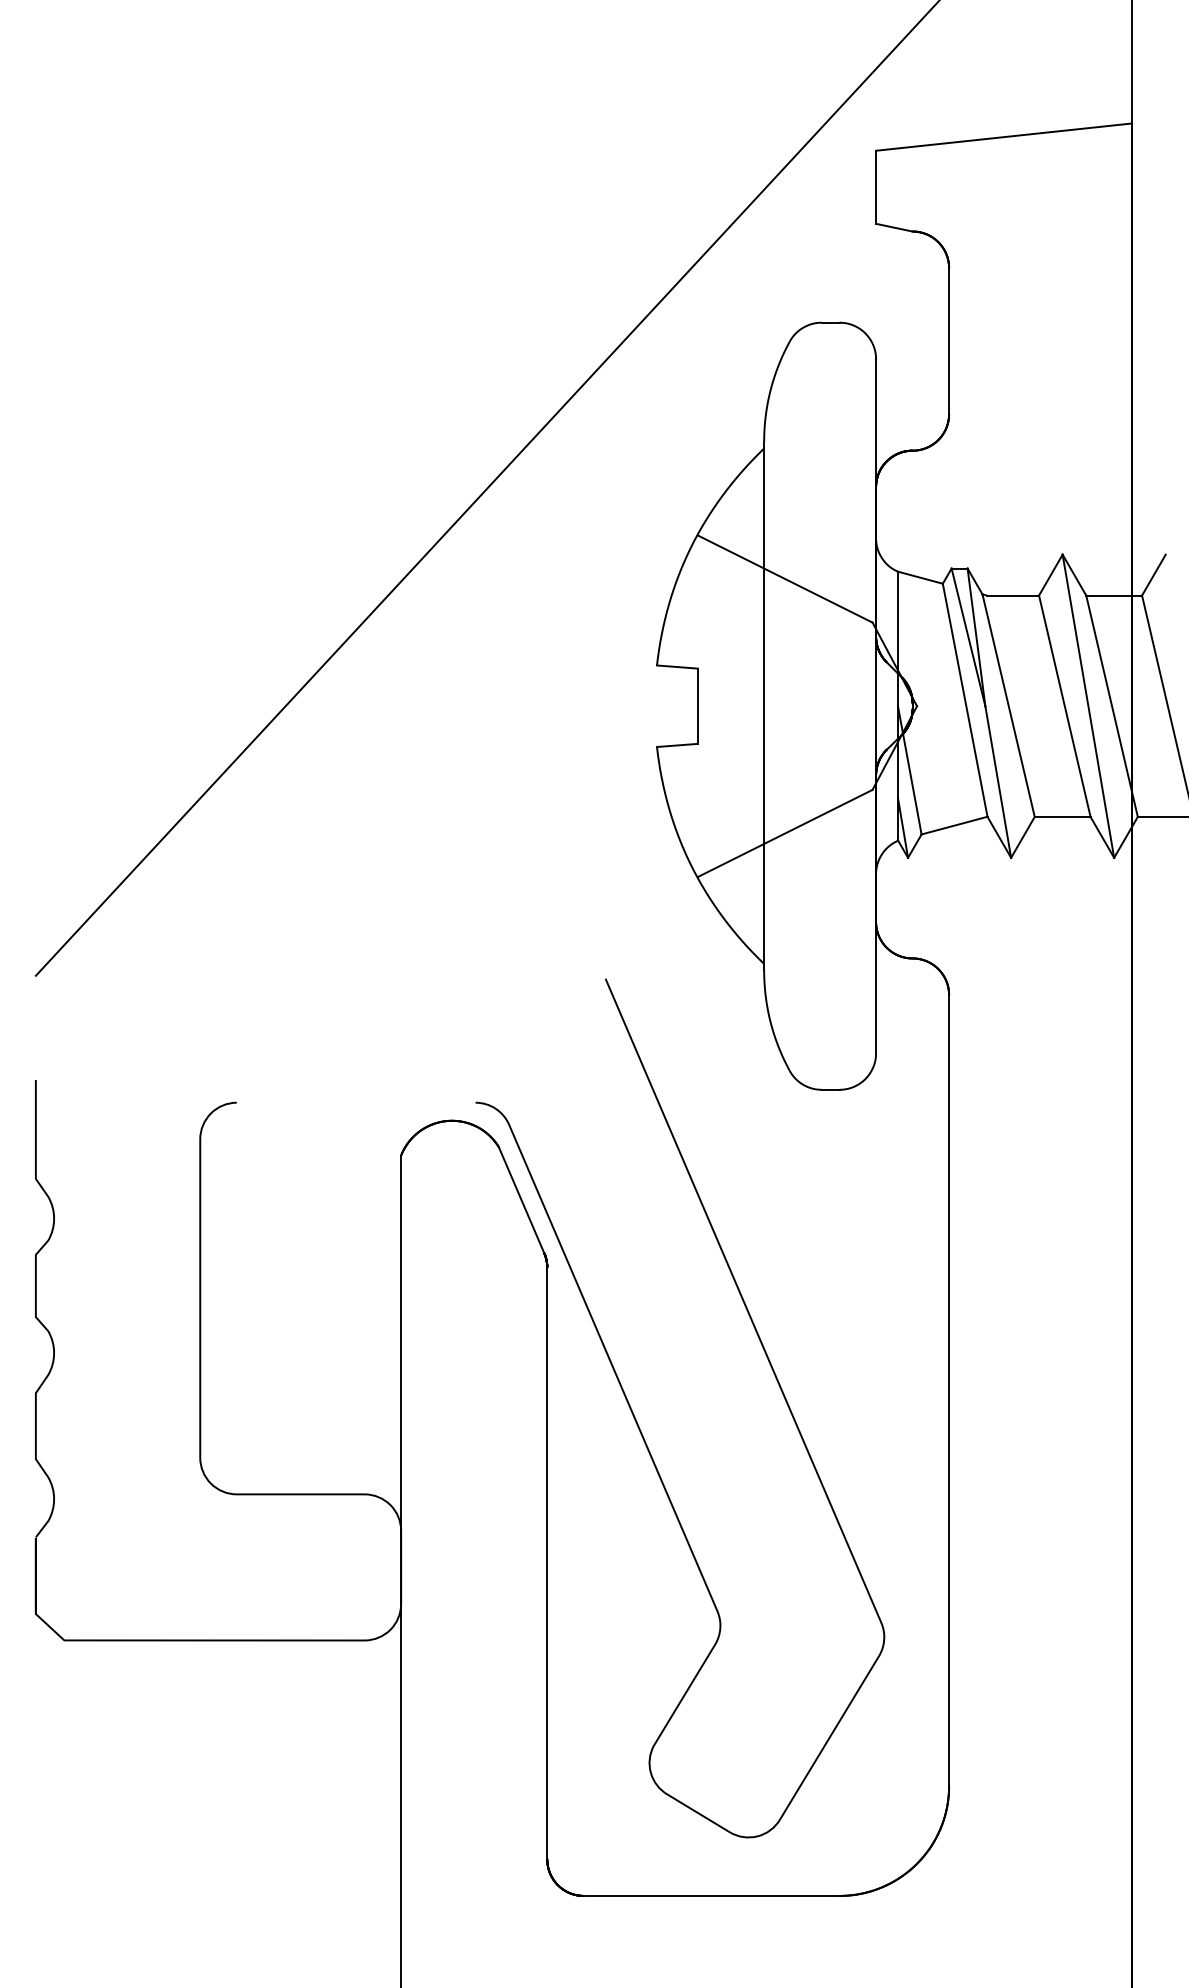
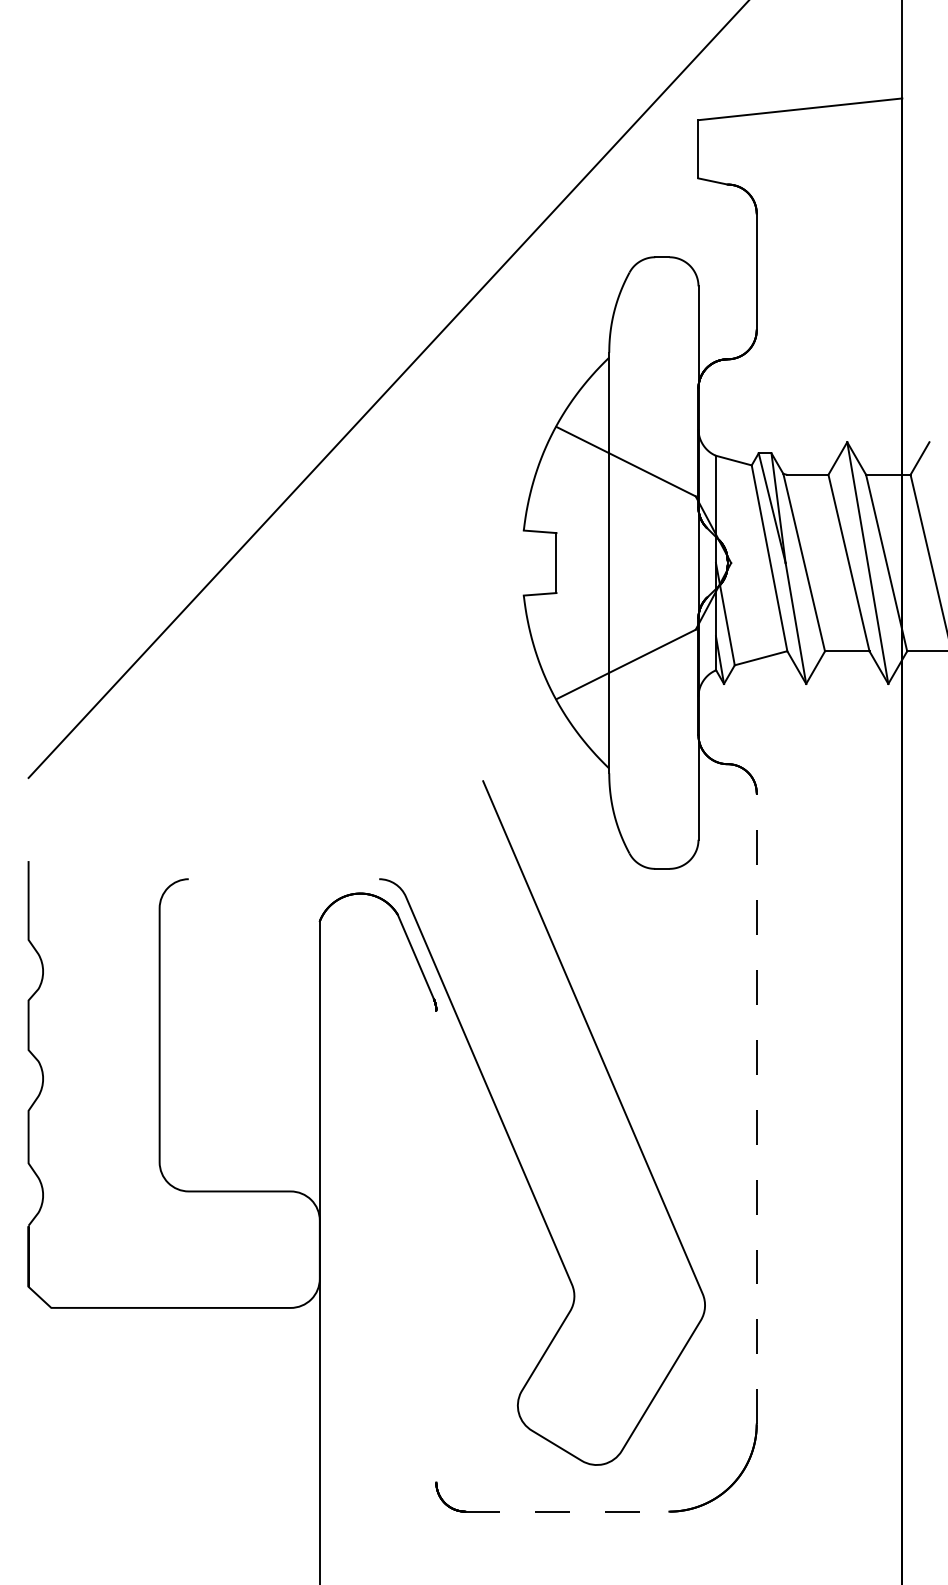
line: (948, 1390) -> (756, 1108), solid -> dashed
line: (547, 1563) -> (436, 1246), removed
line: (711, 1895) -> (567, 1511), solid -> dashed

